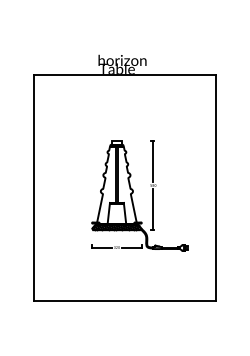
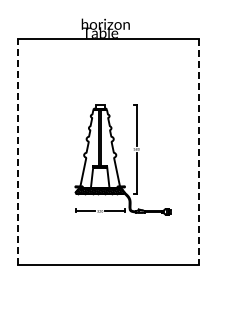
line: (34, 187) -> (17, 151), solid -> dashed
line: (215, 188) -> (198, 152), solid -> dashed

